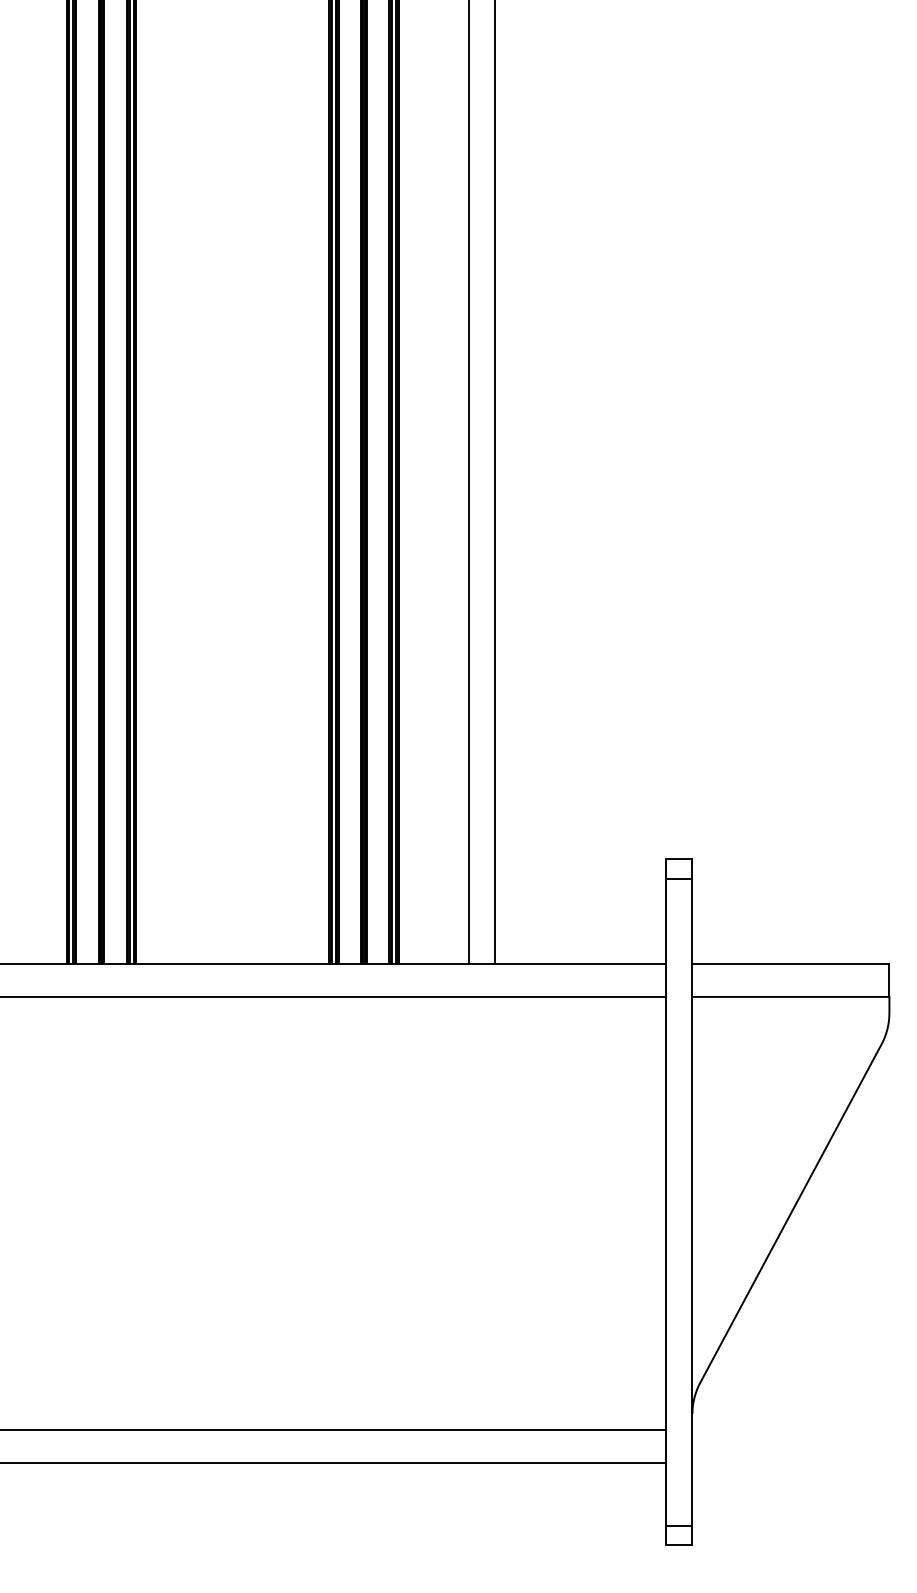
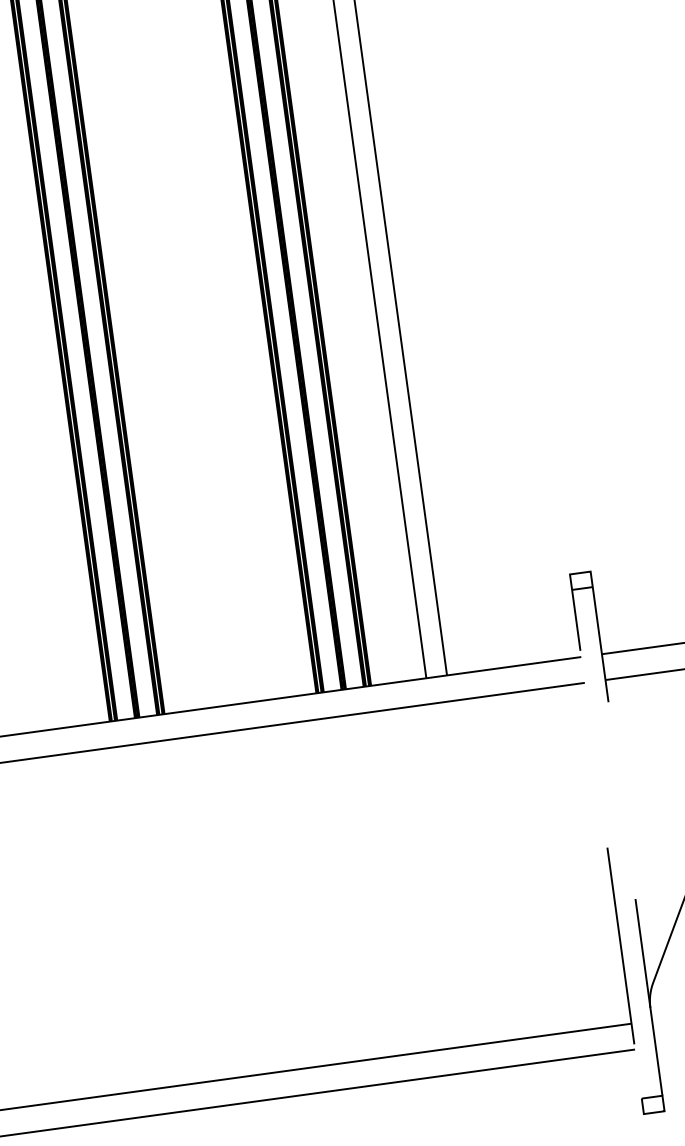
line: (678, 878) -> (581, 588), solid -> dashed

